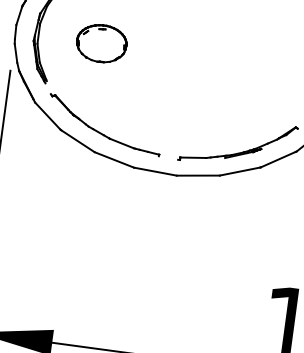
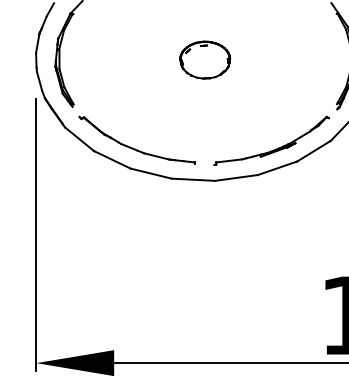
part: (102, 43) -> (205, 59), moved

